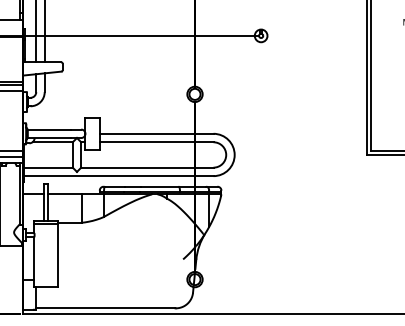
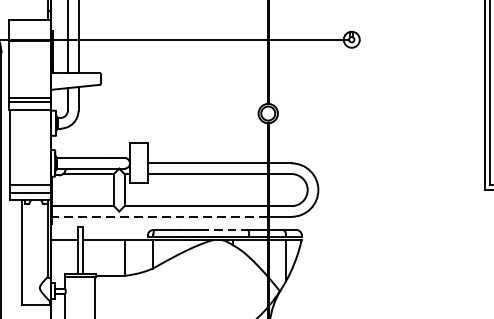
line: (108, 176) -> (159, 217), solid -> dashed
line: (159, 186) -> (223, 229), solid -> dashed

